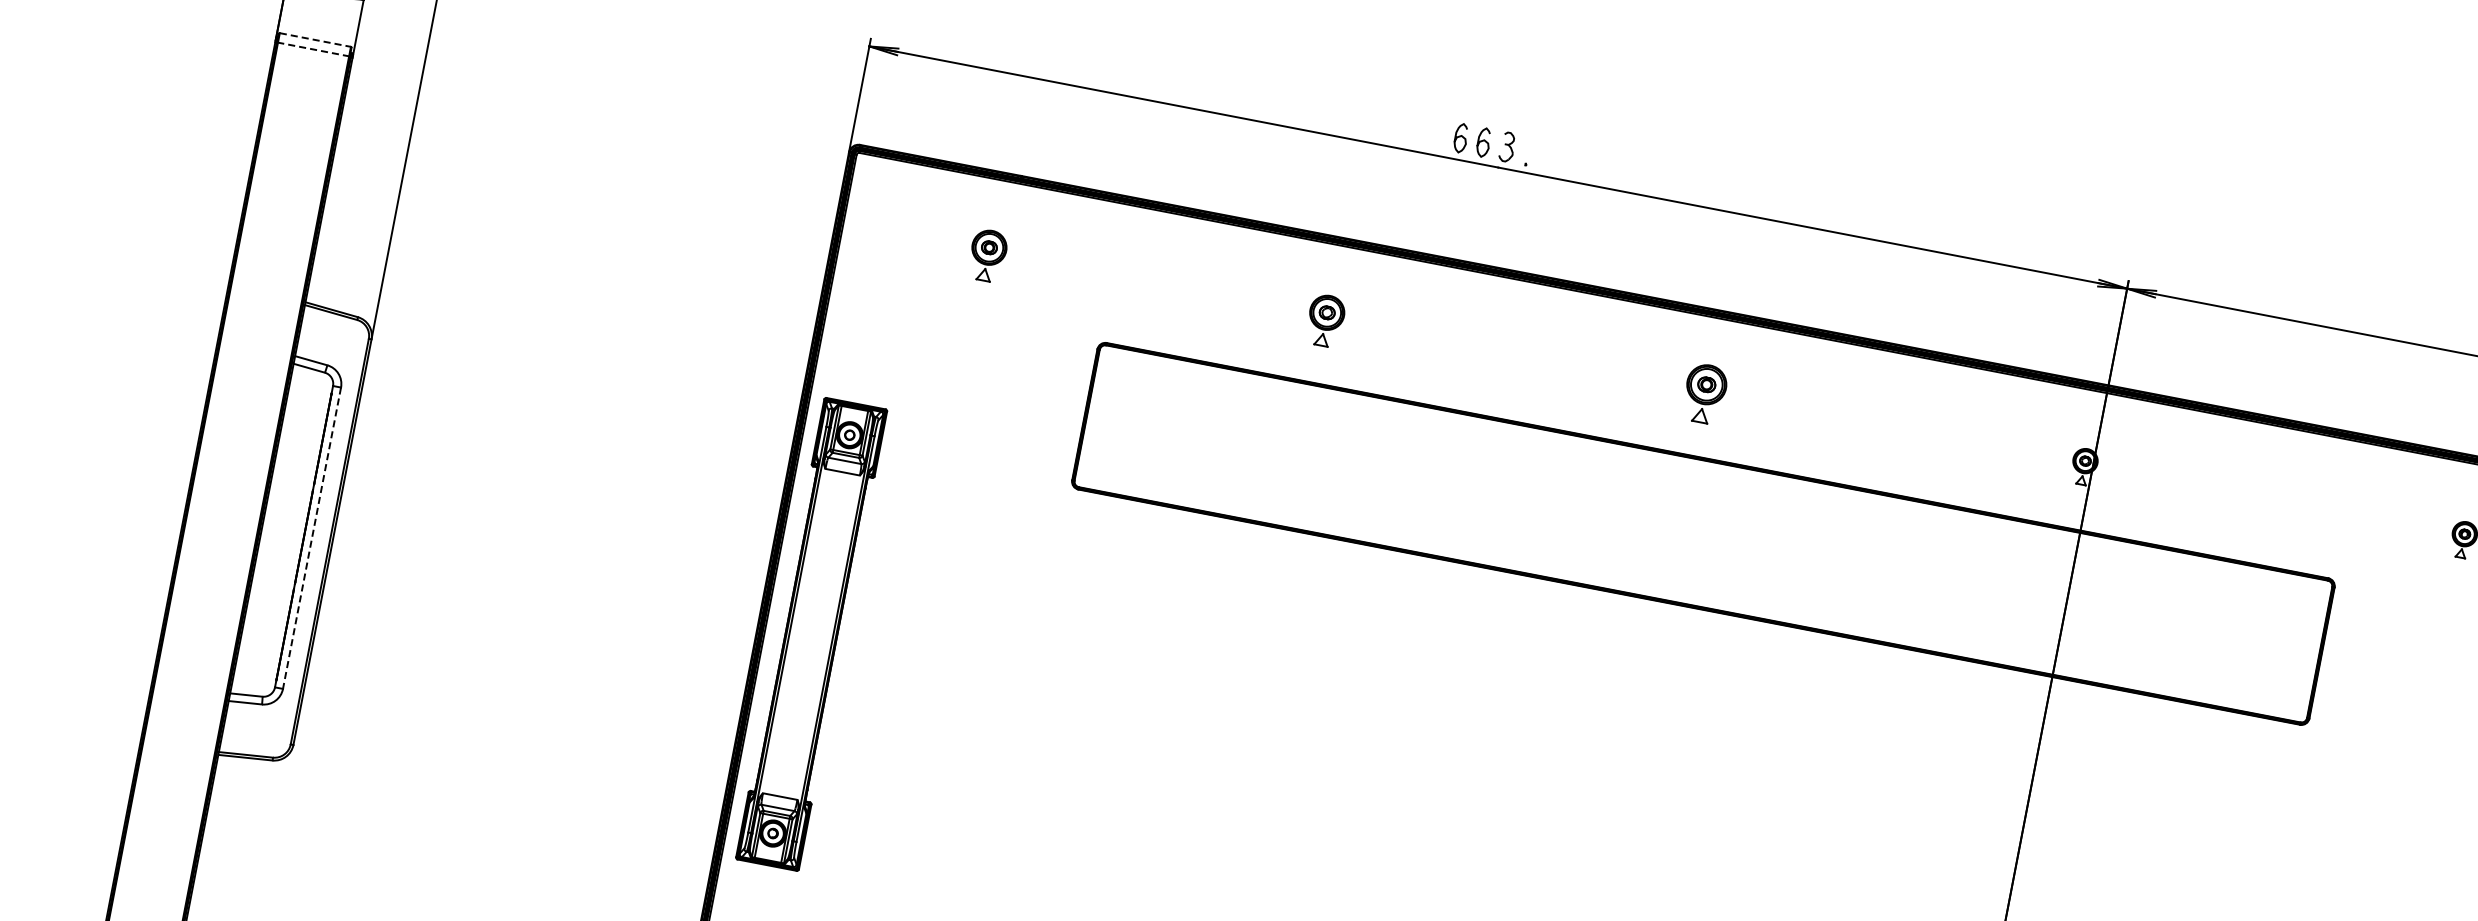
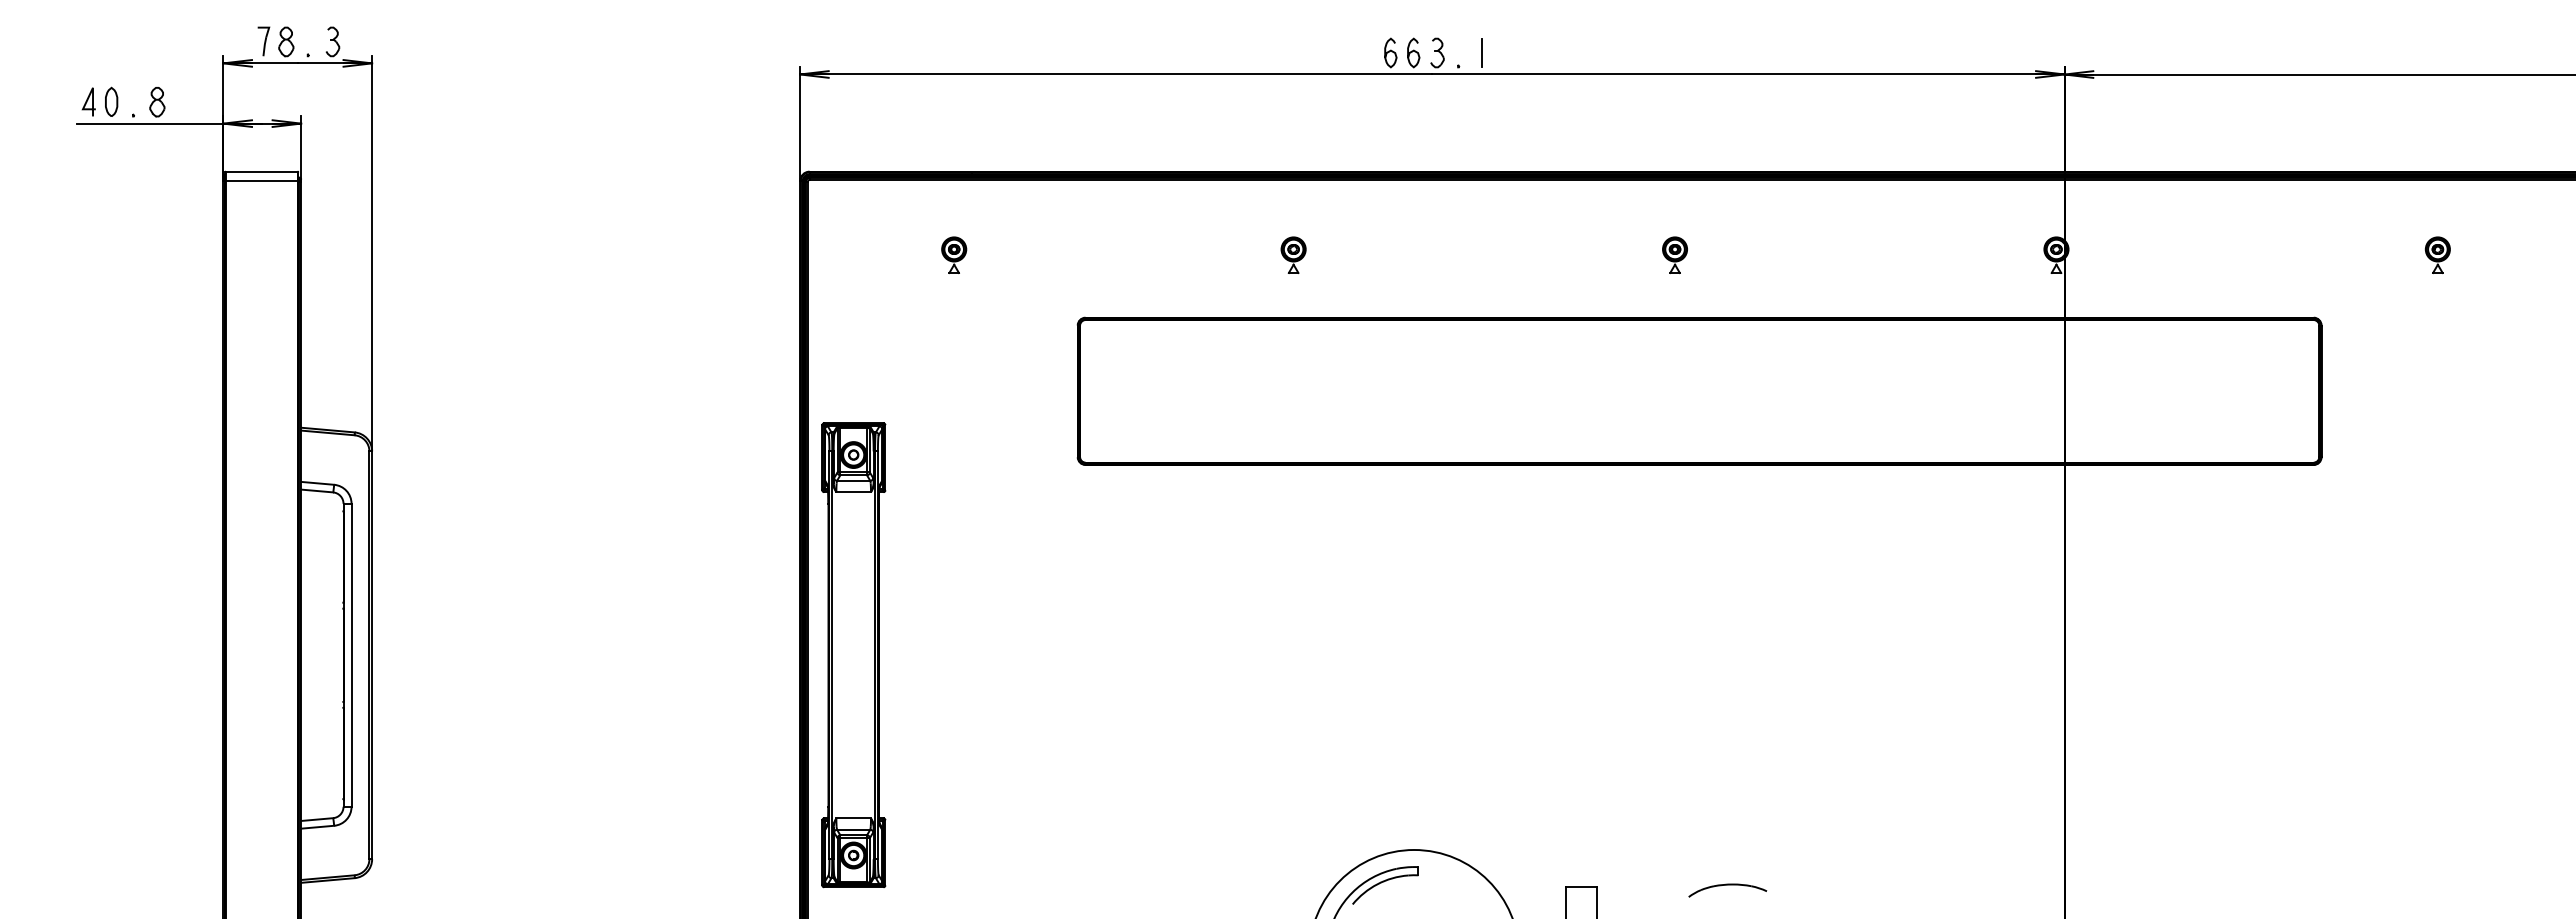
line: (315, 39) -> (261, 171), dashed -> solid
line: (313, 49) -> (261, 181), dashed -> solid
line: (1552, 155) -> (1482, 52), added
part: (988, 255) -> (954, 254), size x0.71
part: (1325, 320) -> (1293, 254), size x0.71
part: (1704, 392) -> (1674, 254), size x0.62
line: (311, 538) -> (351, 655), dashed -> solid

